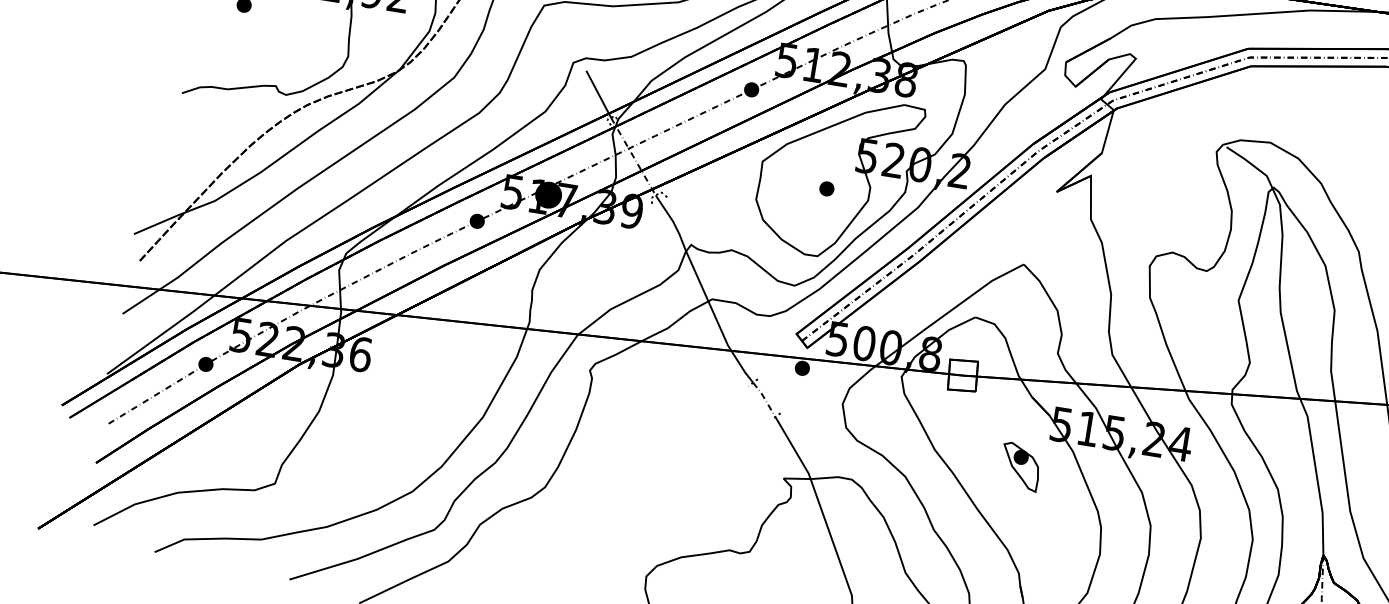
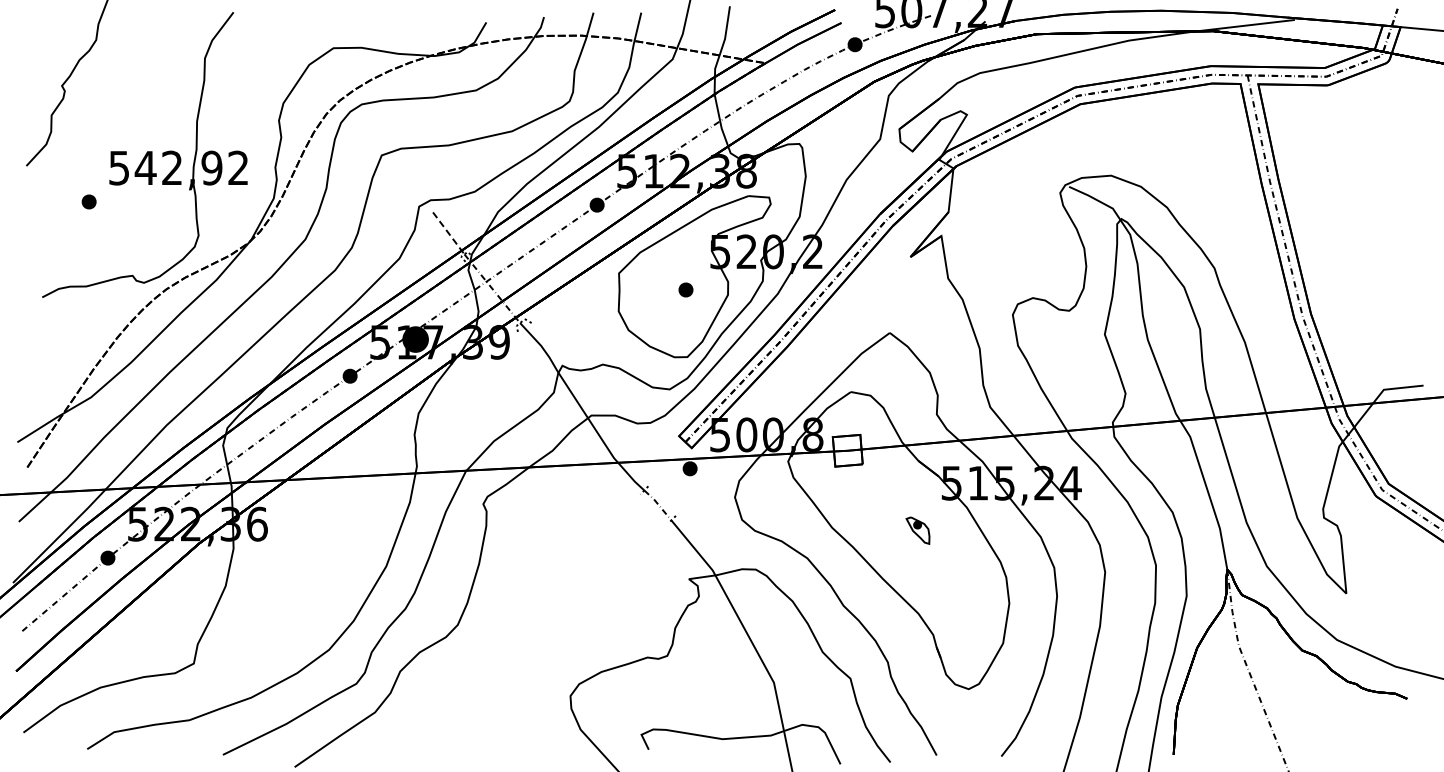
line: (599, 94) -> (449, 233), solid -> dashed
part: (1019, 466) -> (917, 530), size x0.6

